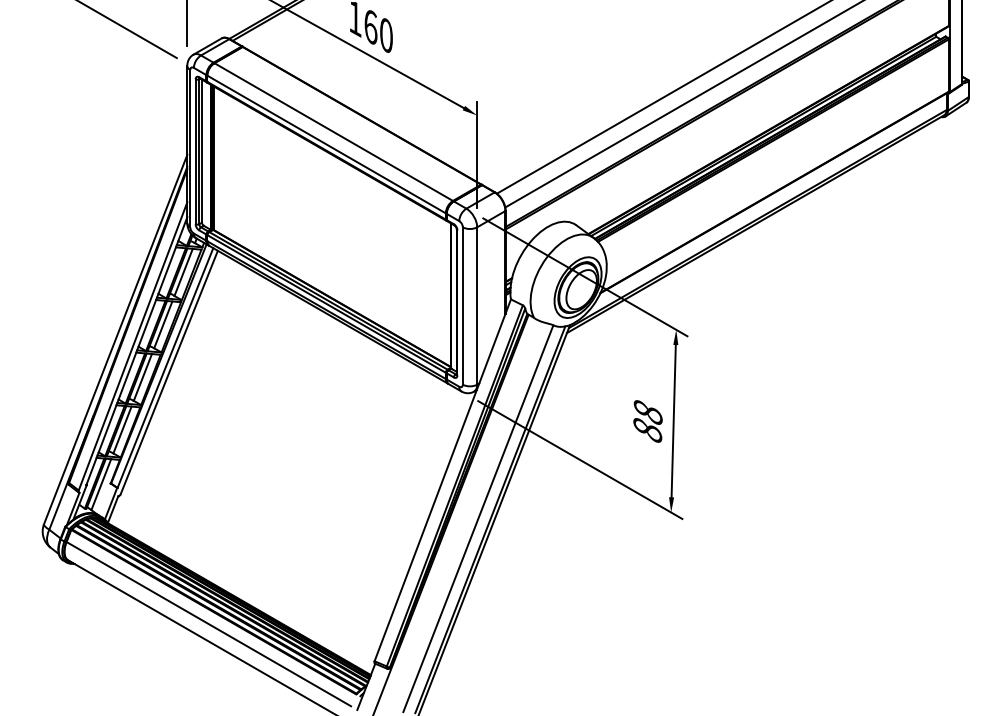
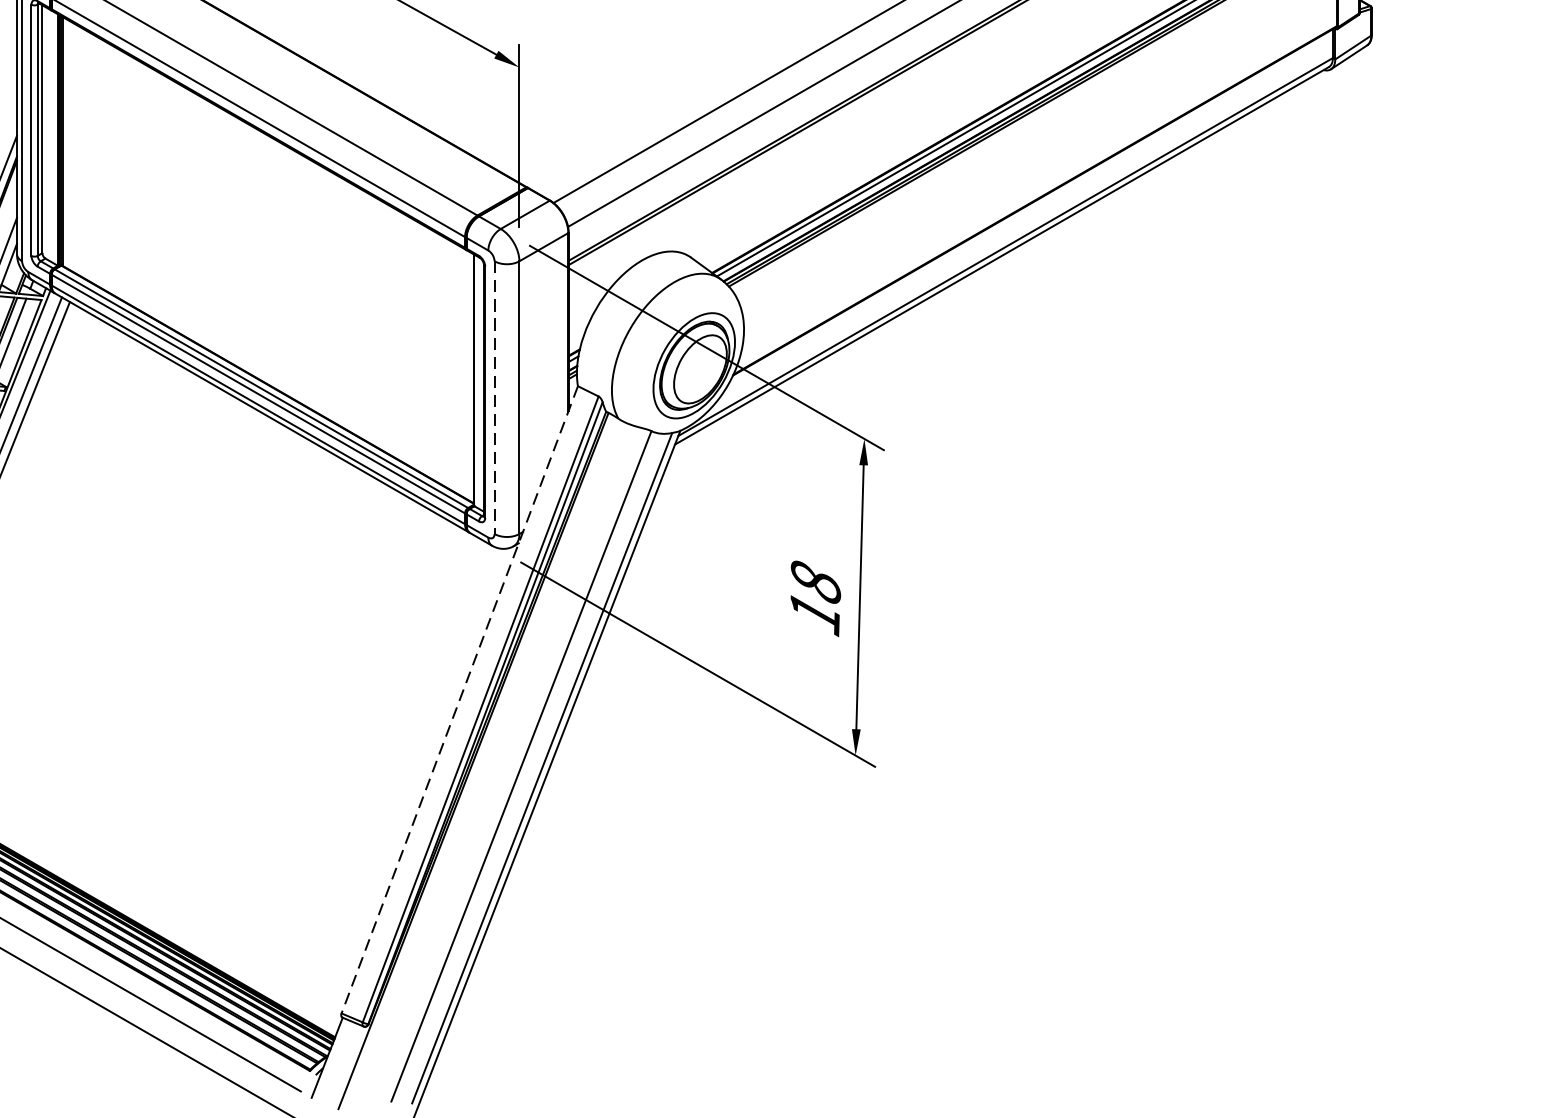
line: (462, 306) -> (493, 398), solid -> dashed
text: (647, 431) -> (814, 615), 88 -> 18
line: (442, 480) -> (459, 700), solid -> dashed

